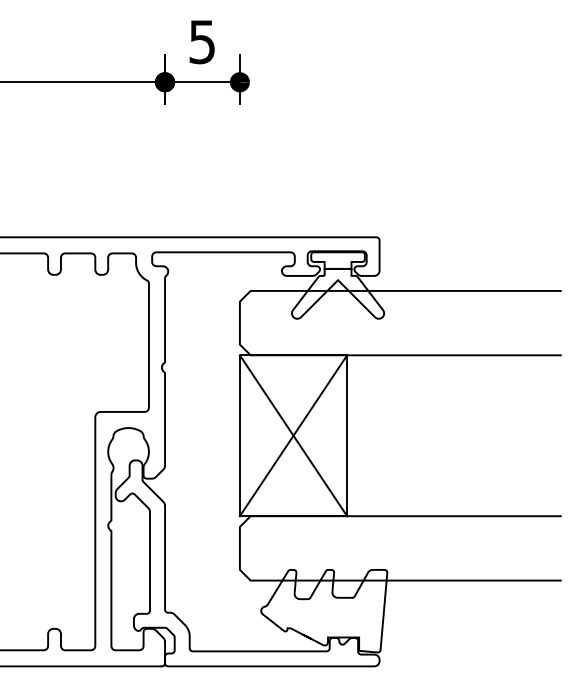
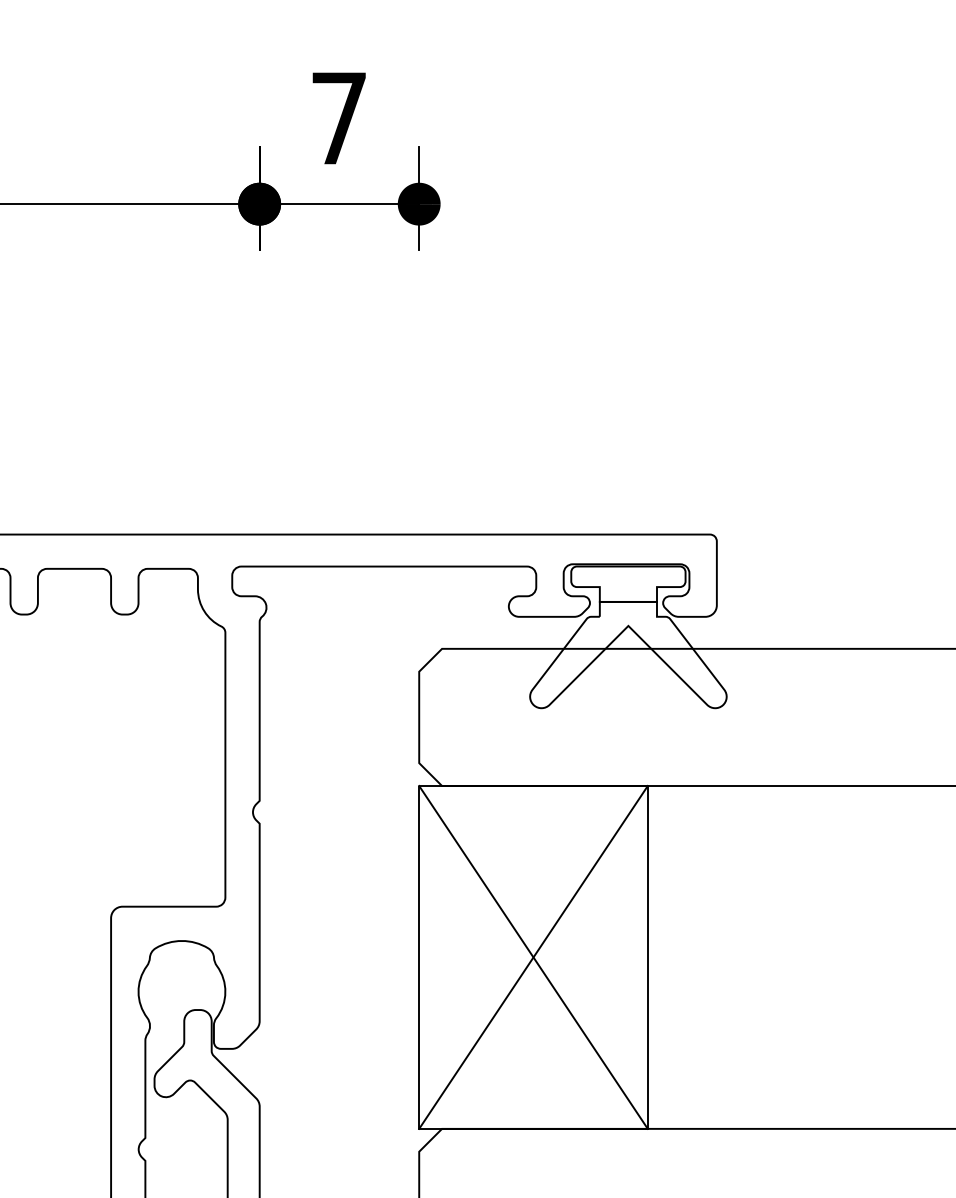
text: (201, 42) -> (337, 119), 5 -> 7

